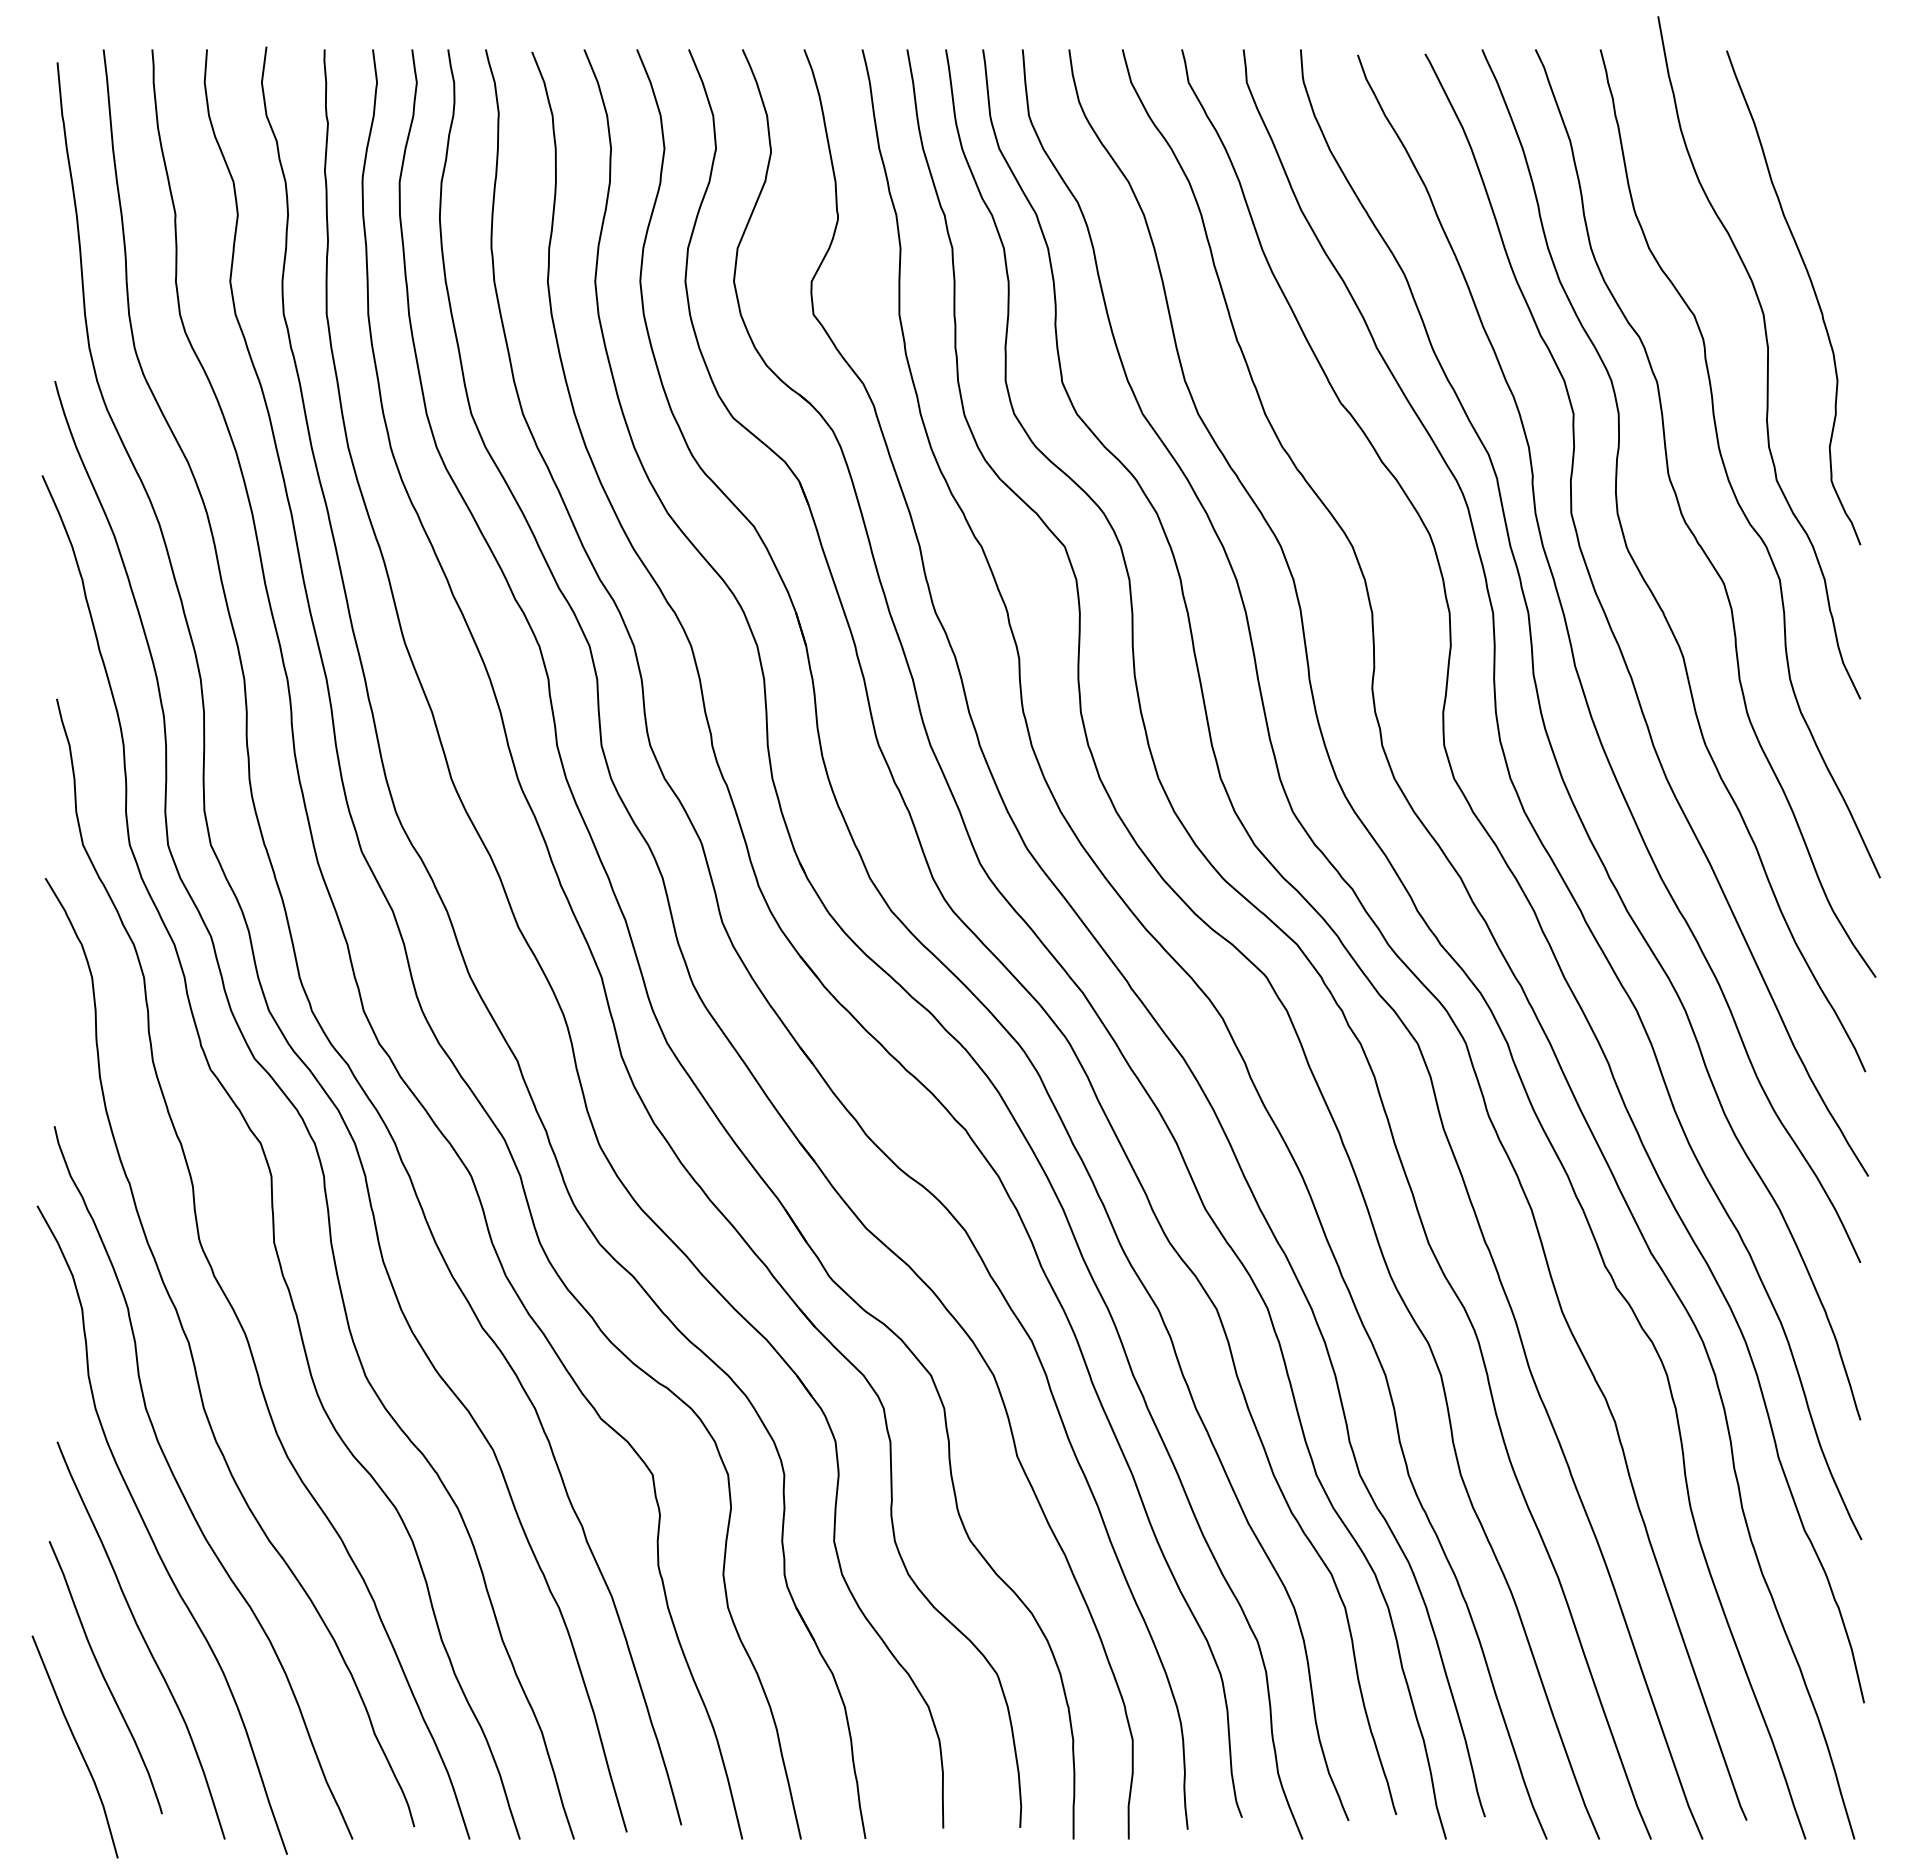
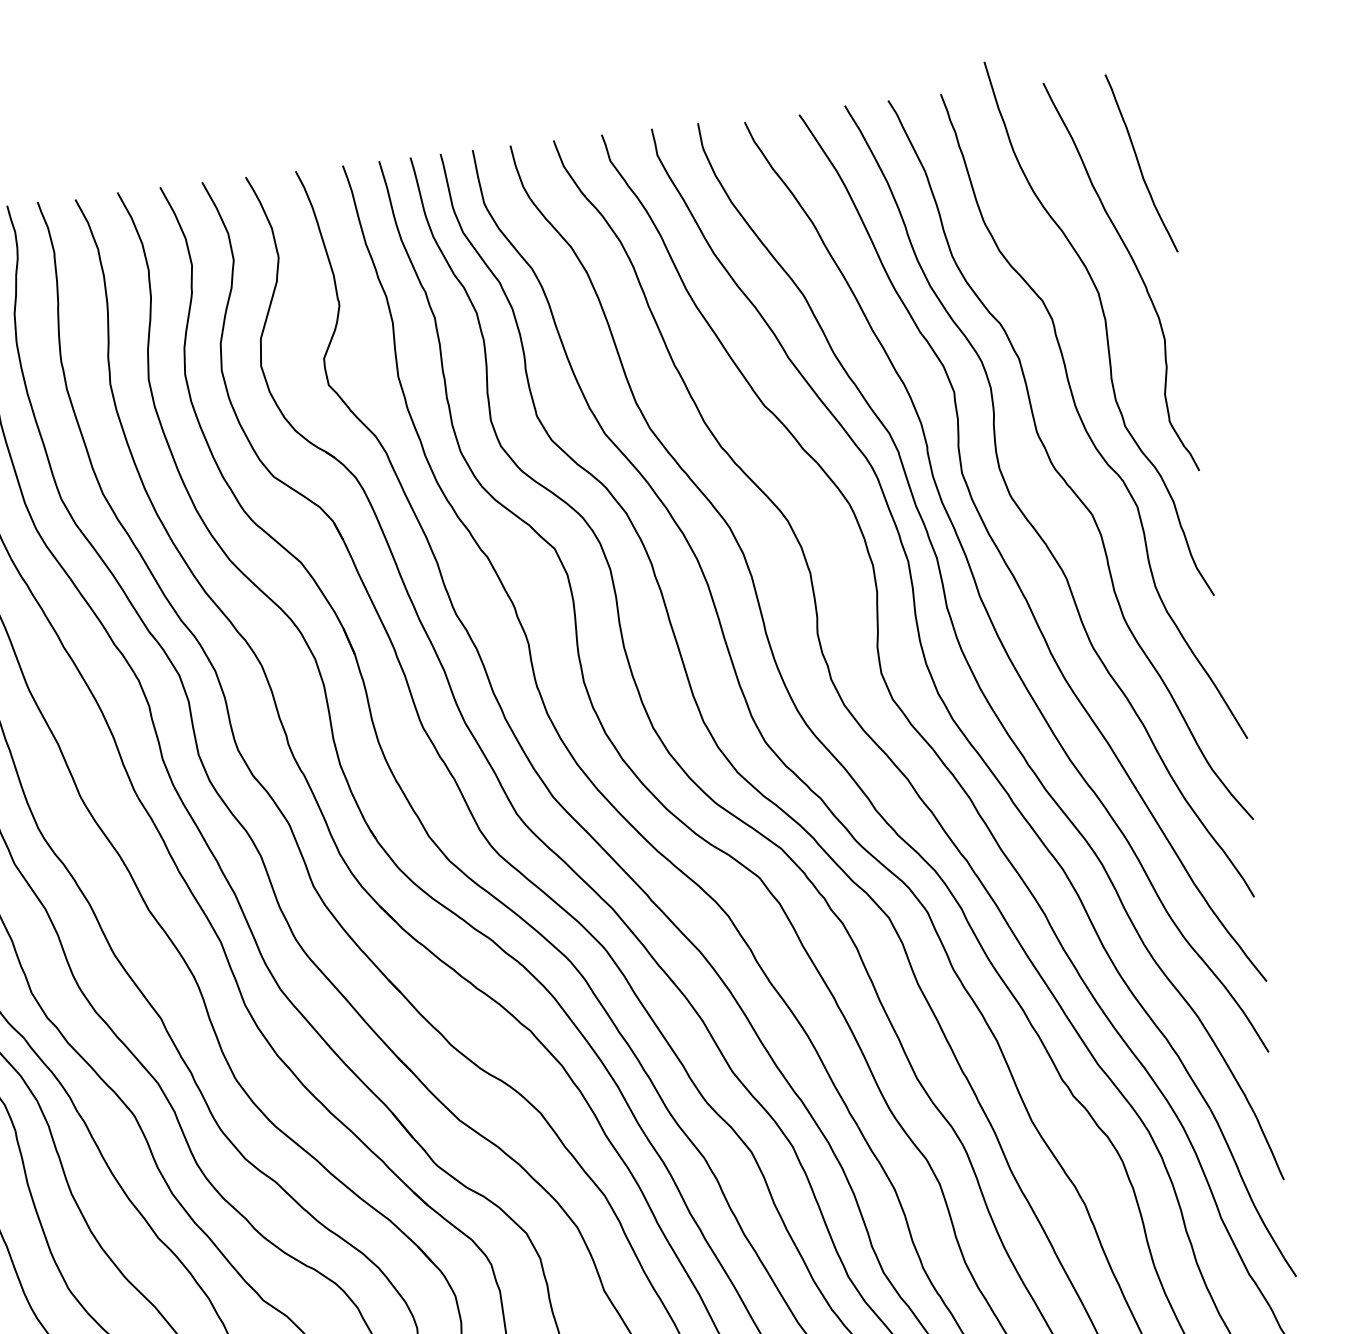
curve: (1832, 163) -> (1139, 164), added

